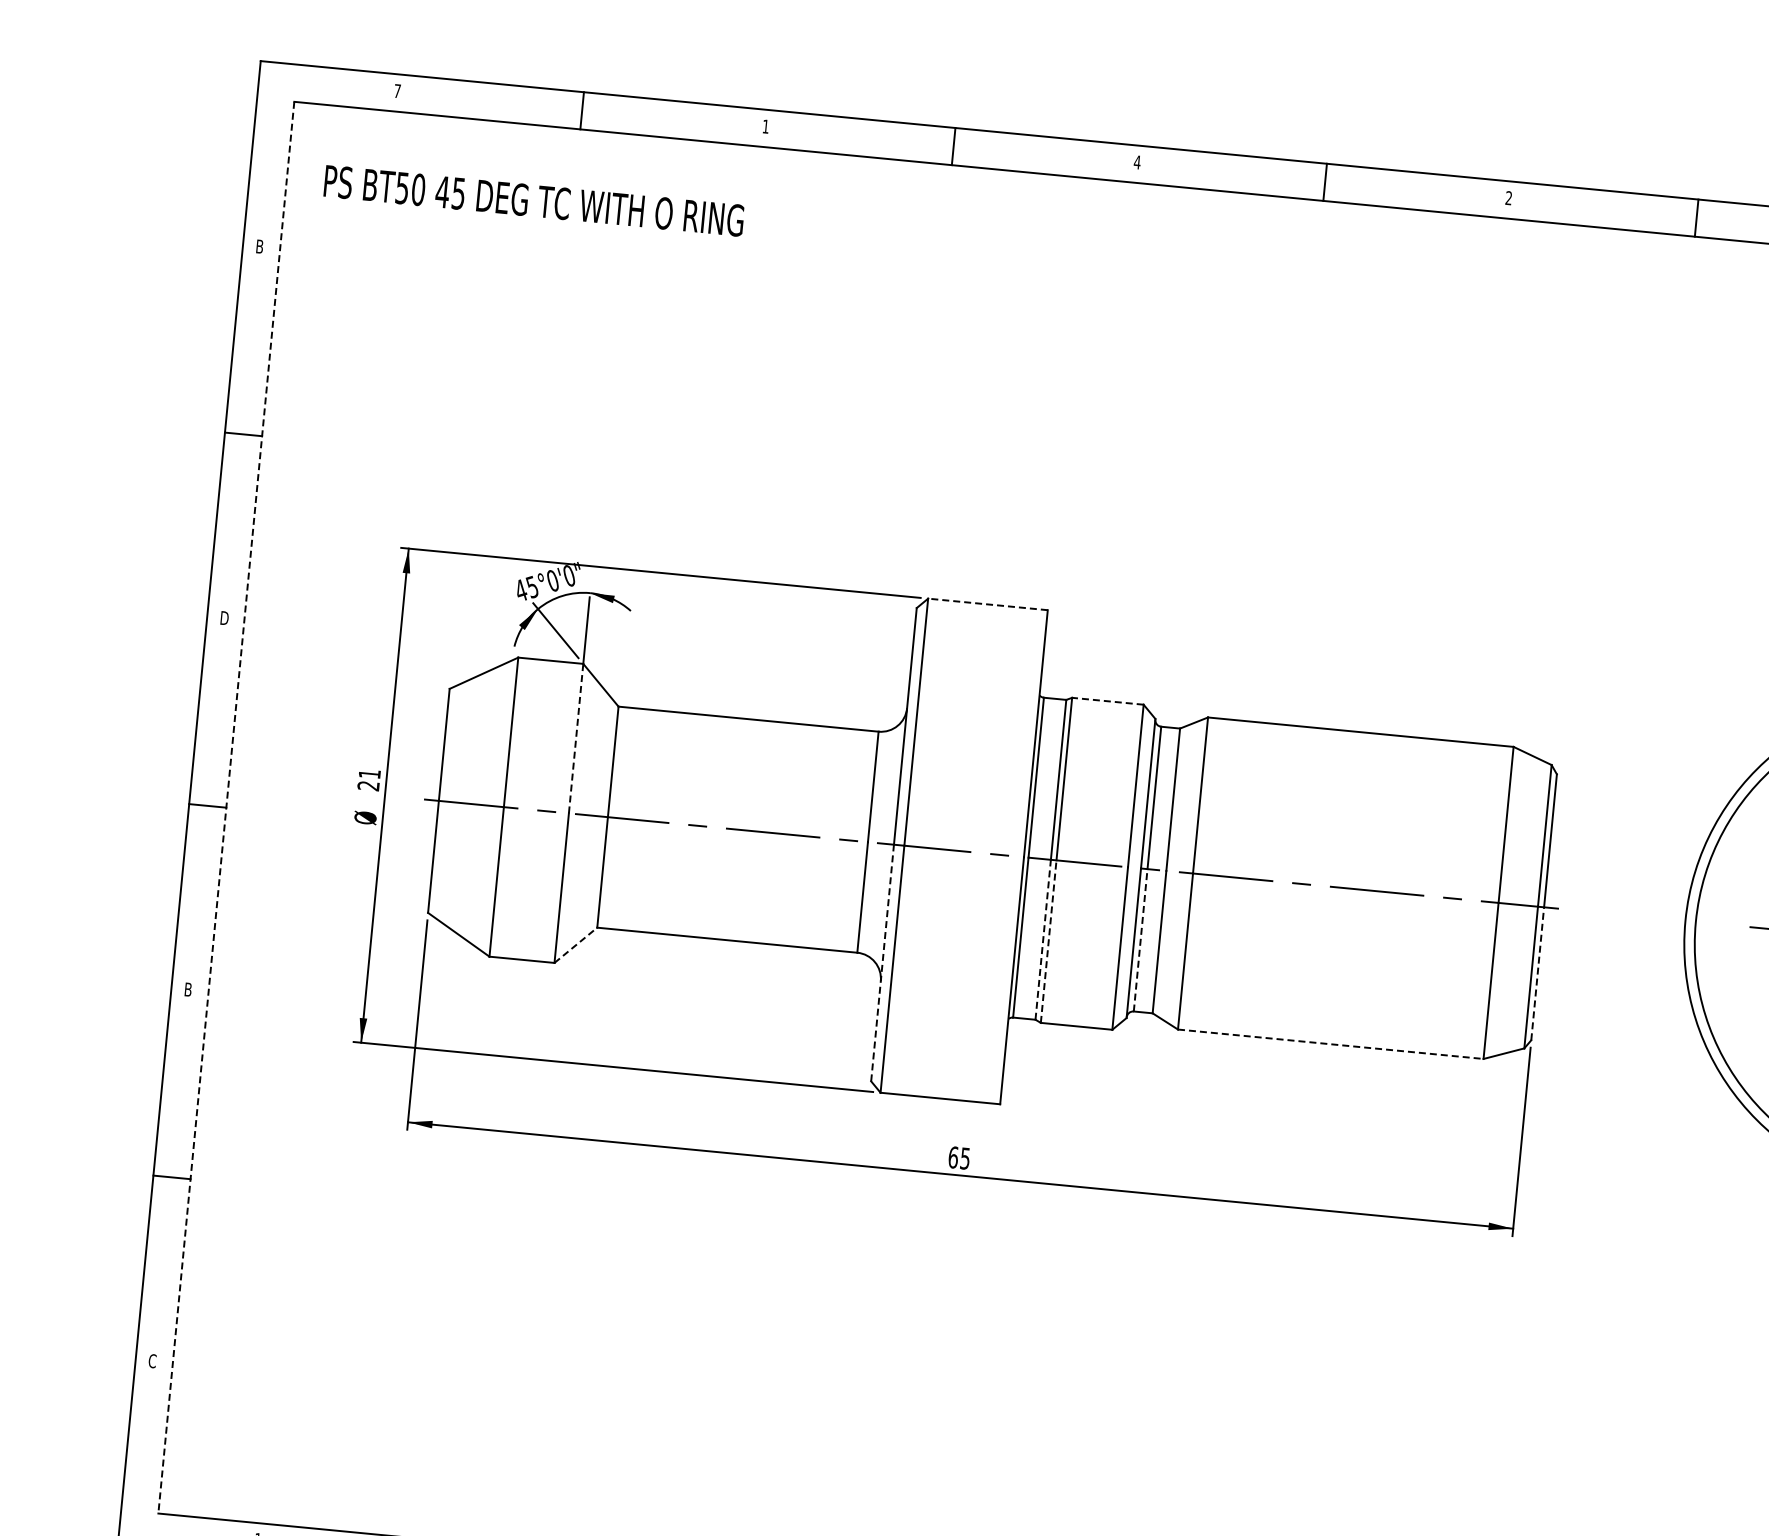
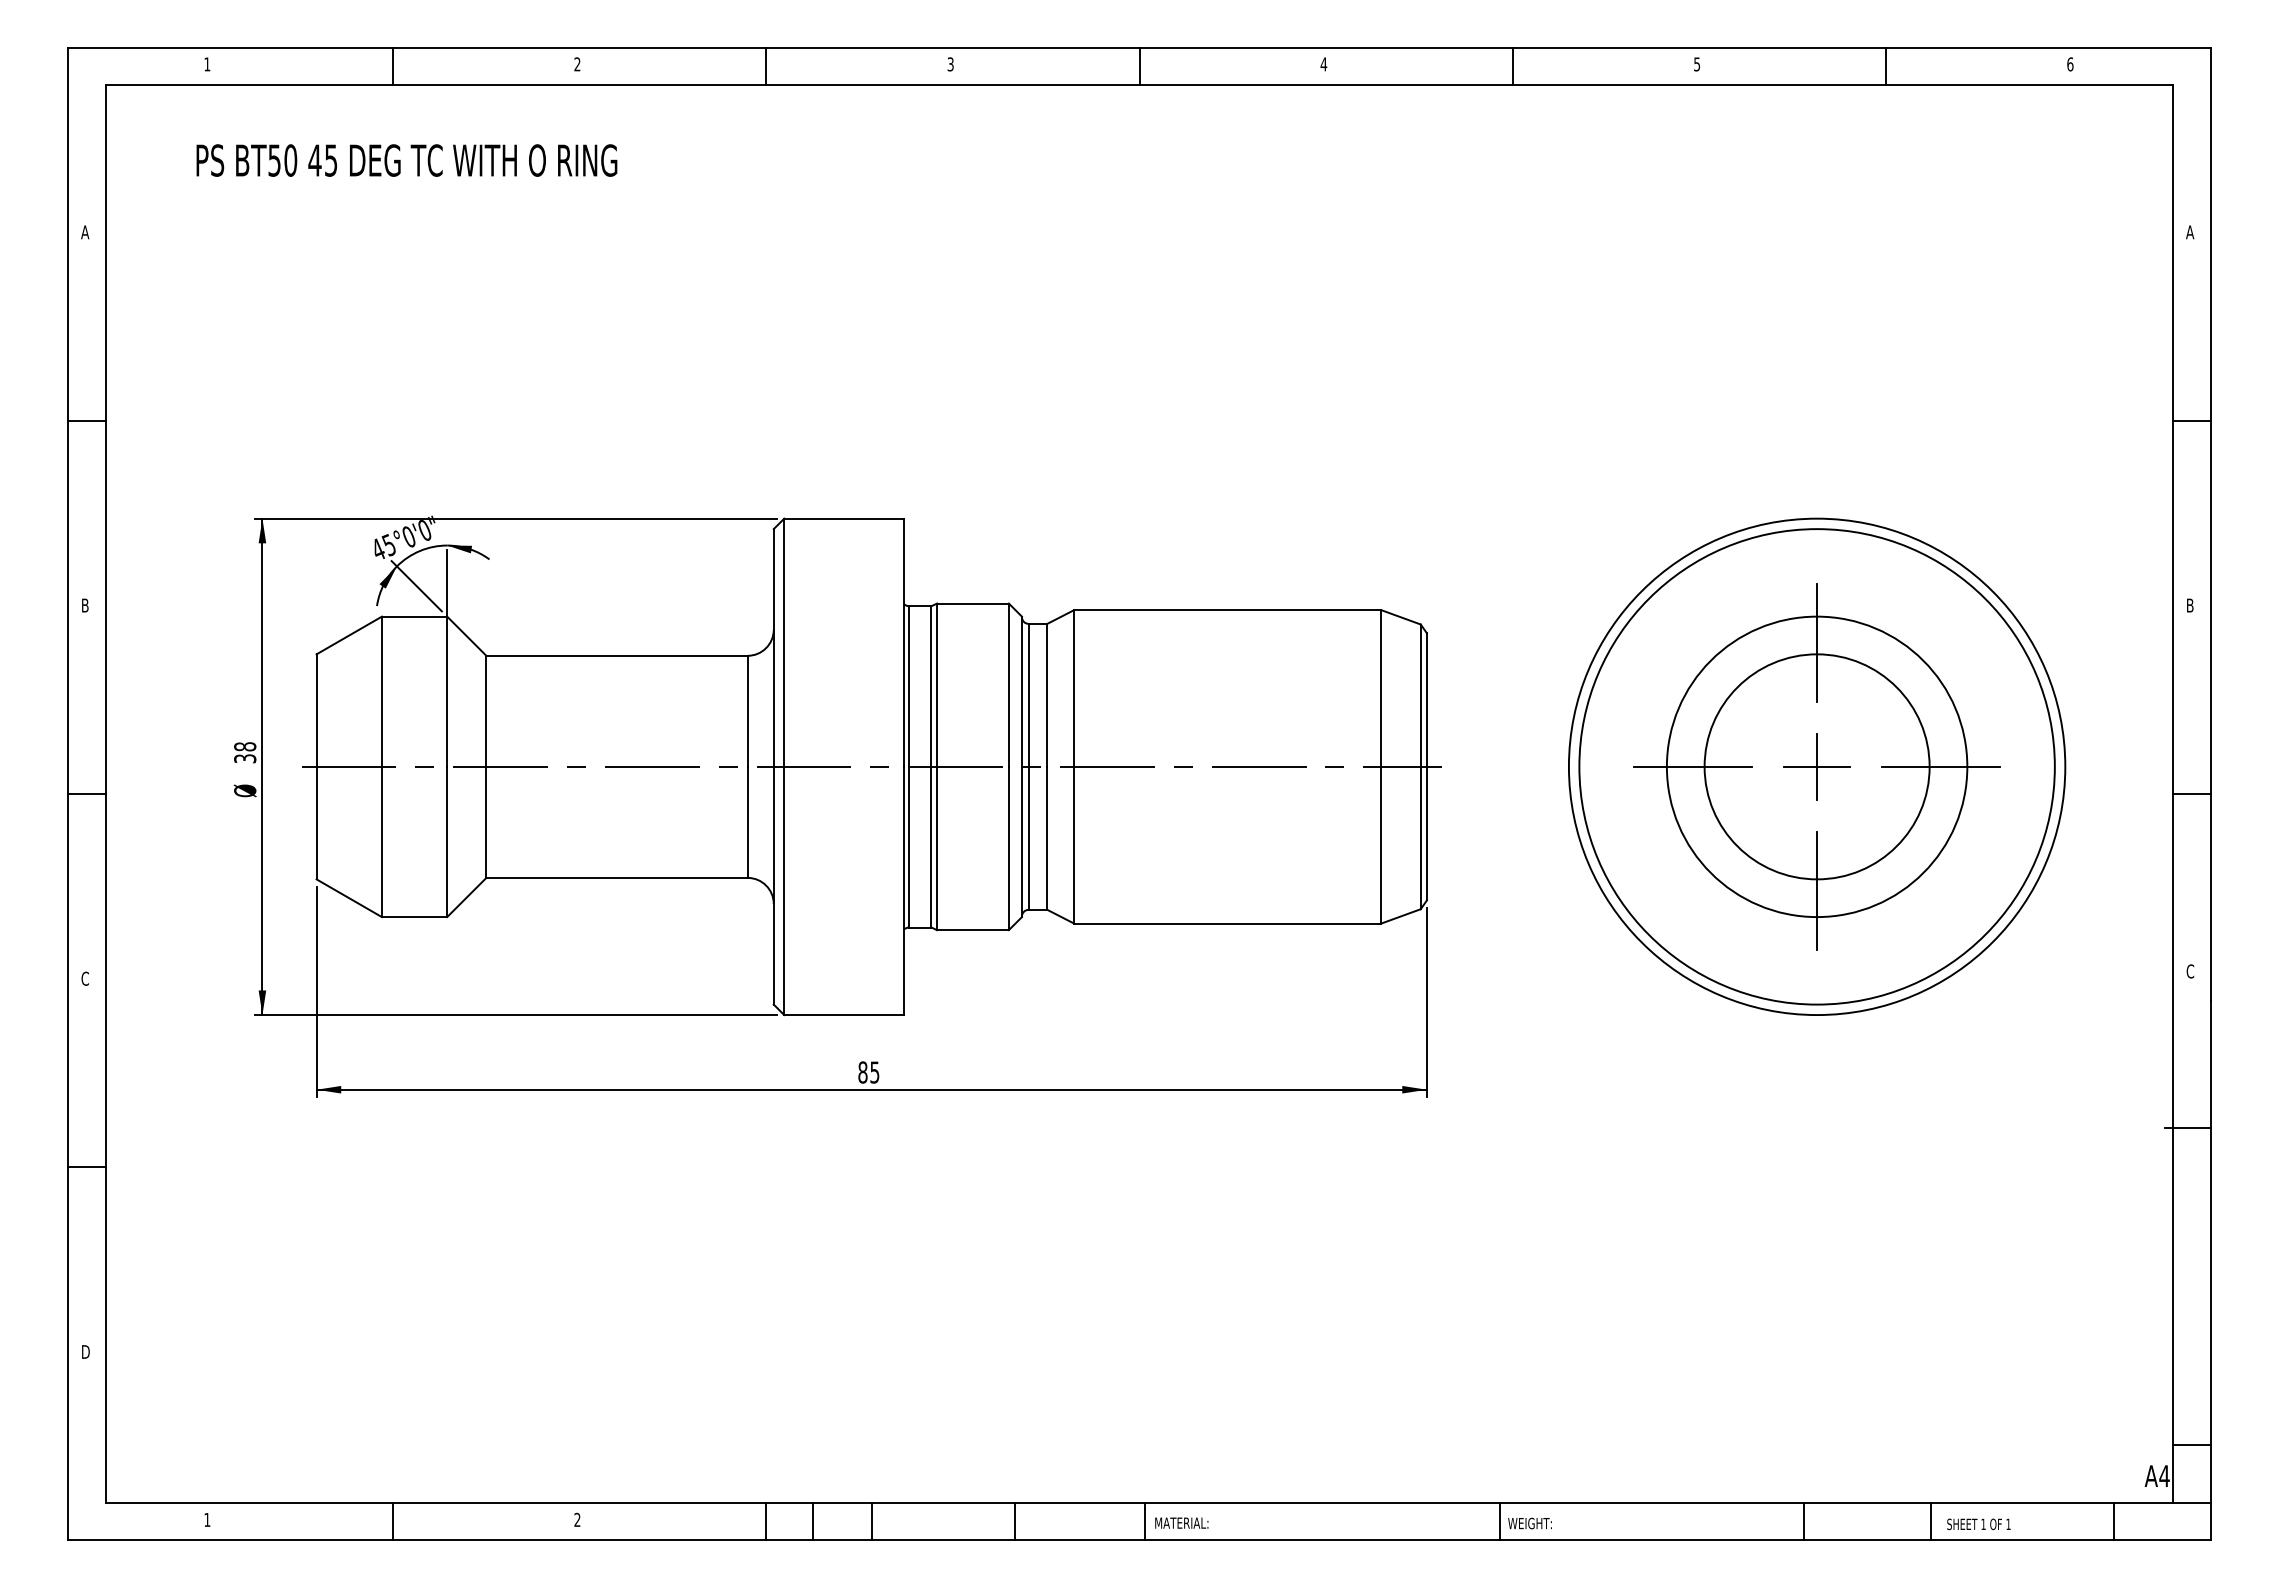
text: (397, 91) -> (207, 64), 7 -> 1
text: (765, 126) -> (577, 64), 1 -> 2
text: (1137, 162) -> (950, 64), 4 -> 3
text: (1508, 198) -> (1323, 64), 2 -> 4
text: (533, 200) -> (406, 160), moved
text: (260, 246) -> (85, 232), B -> A
line: (987, 604) -> (843, 518), dashed -> solid
text: (225, 618) -> (86, 605), D -> B
line: (1107, 701) -> (972, 603), dashed -> solid
line: (576, 738) -> (447, 691), dashed -> solid
text: (369, 779) -> (245, 752), 21 -> 38
line: (226, 808) -> (105, 794), dashed -> solid
line: (1043, 939) -> (931, 846), dashed -> solid
line: (1140, 940) -> (1028, 838), dashed -> solid
line: (1049, 941) -> (937, 848), dashed -> solid
line: (575, 945) -> (466, 897), dashed -> solid
line: (882, 962) -> (773, 885), dashed -> solid
line: (1537, 973) -> (1426, 833), dashed -> solid
text: (187, 989) -> (84, 978), B -> C
line: (1331, 1044) -> (1228, 923), dashed -> solid
text: (952, 1157) -> (862, 1072), 65 -> 85
text: (152, 1360) -> (85, 1351), C -> D

